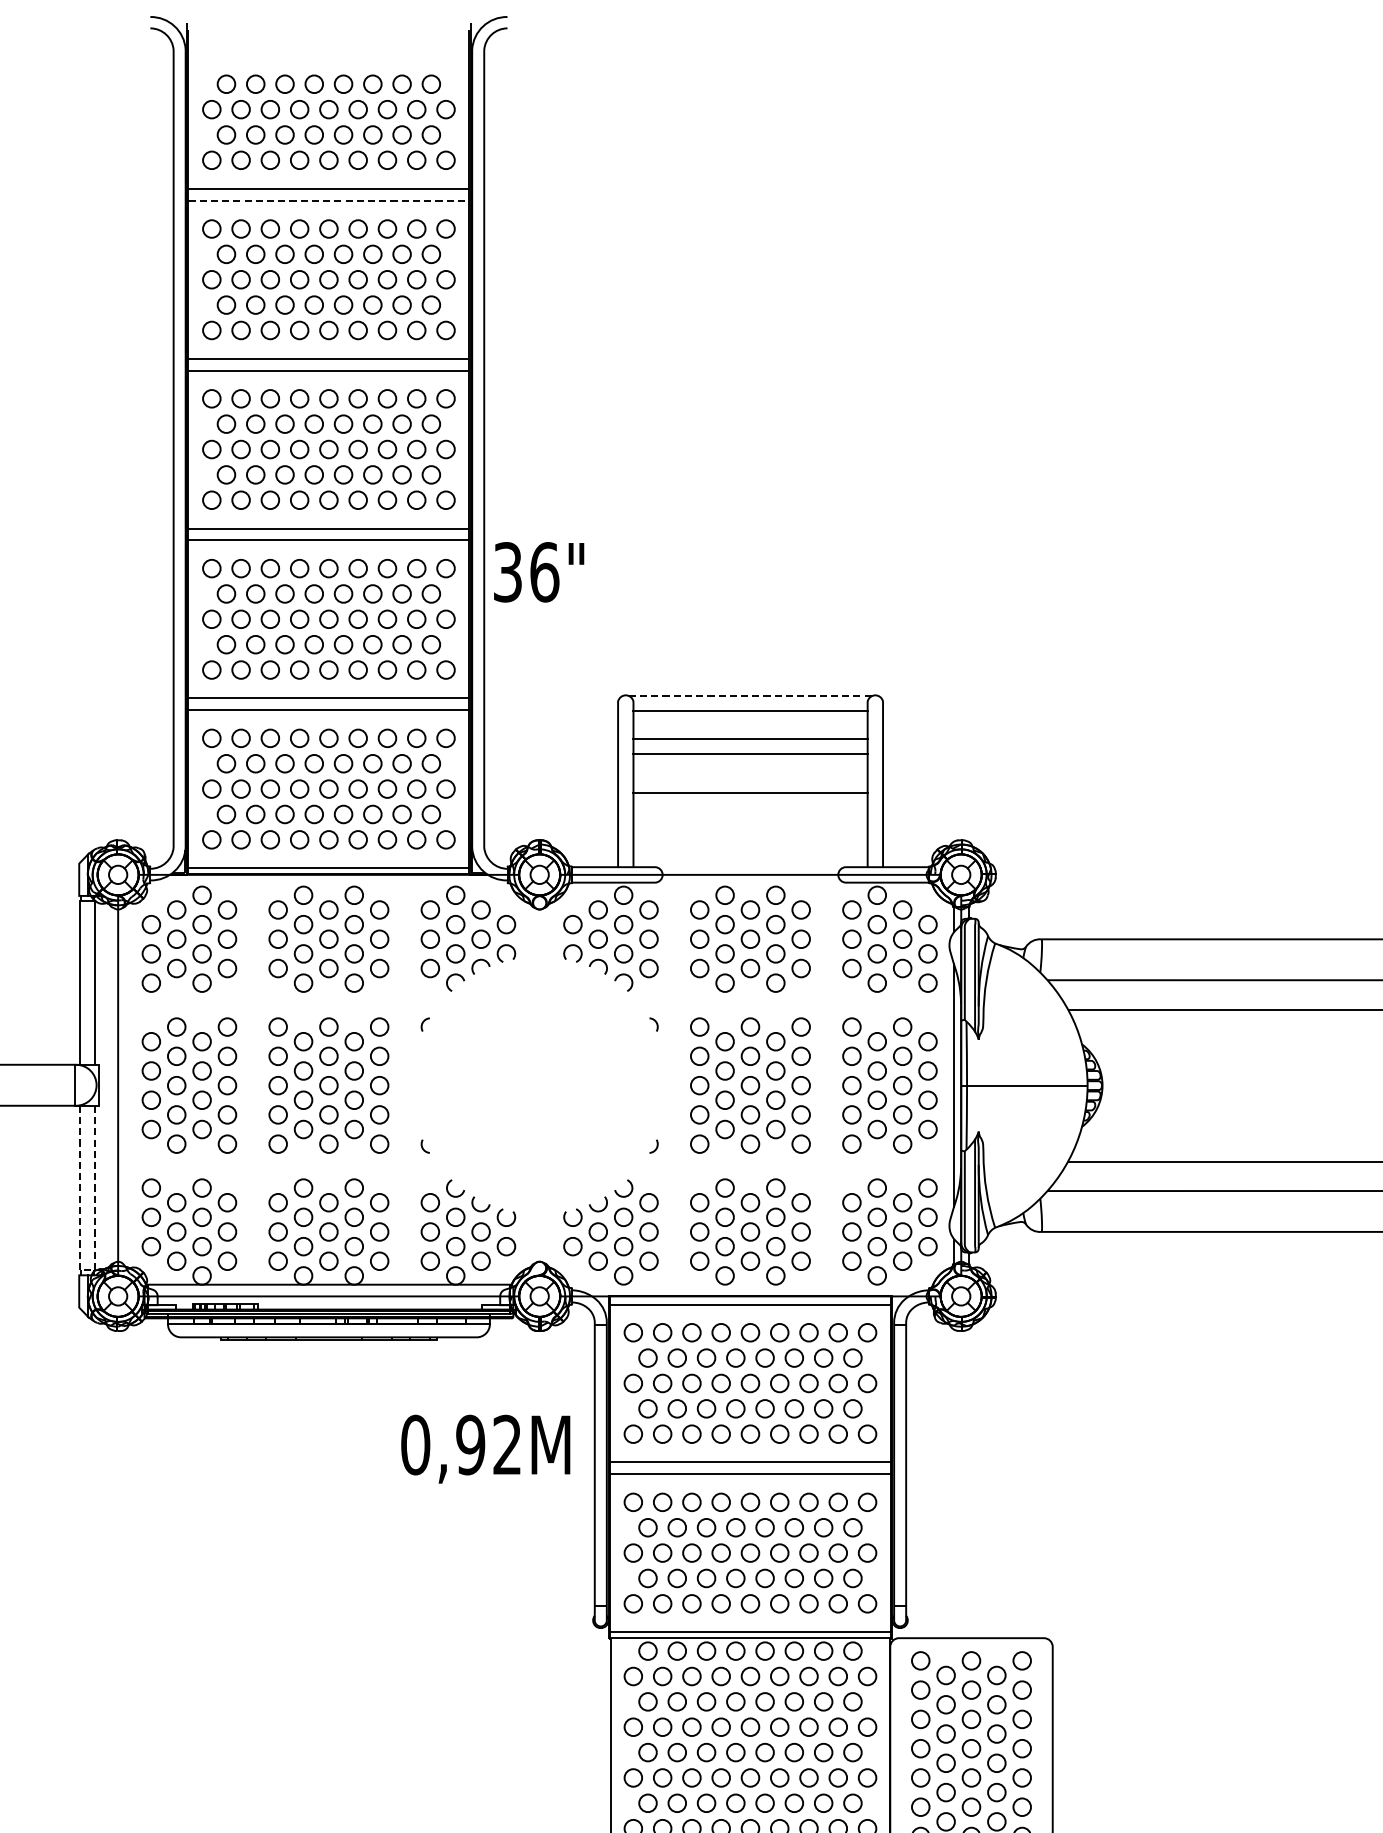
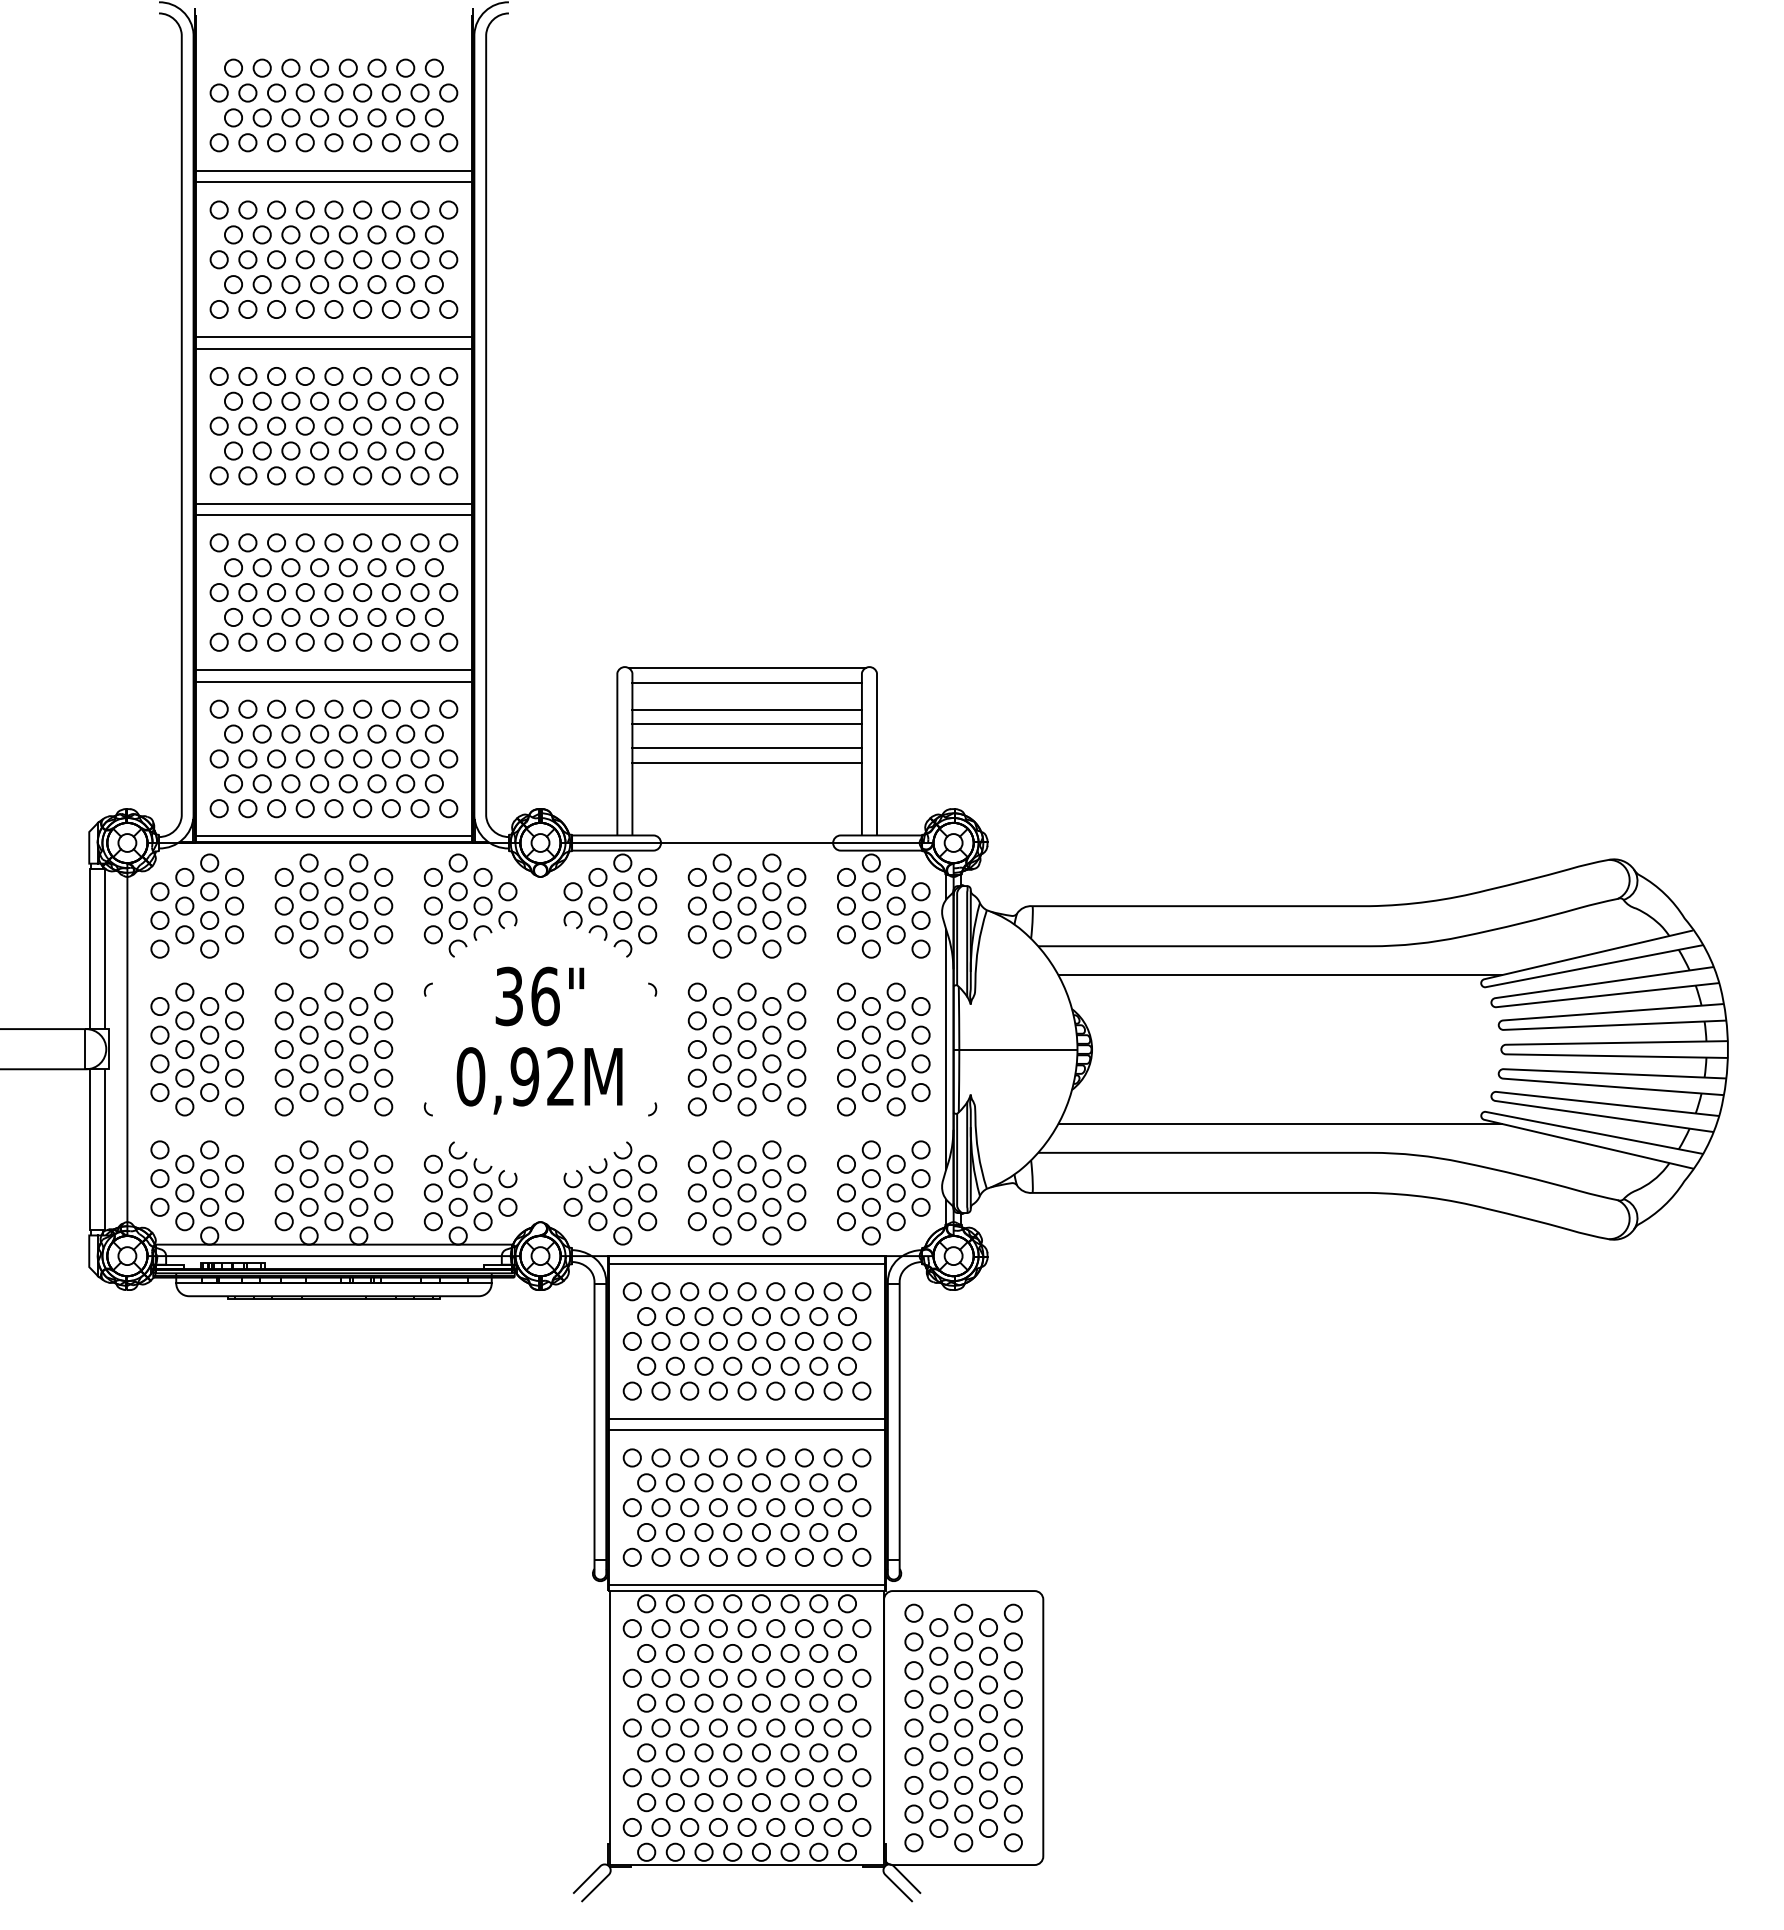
line: (328, 200) -> (333, 182), dashed -> solid
text: (538, 572) -> (539, 996), moved
line: (750, 695) -> (747, 667), dashed -> solid
line: (749, 778) -> (746, 748), added
line: (87, 1270) -> (97, 1230), dashed -> solid
text: (485, 1448) -> (539, 1080), moved

